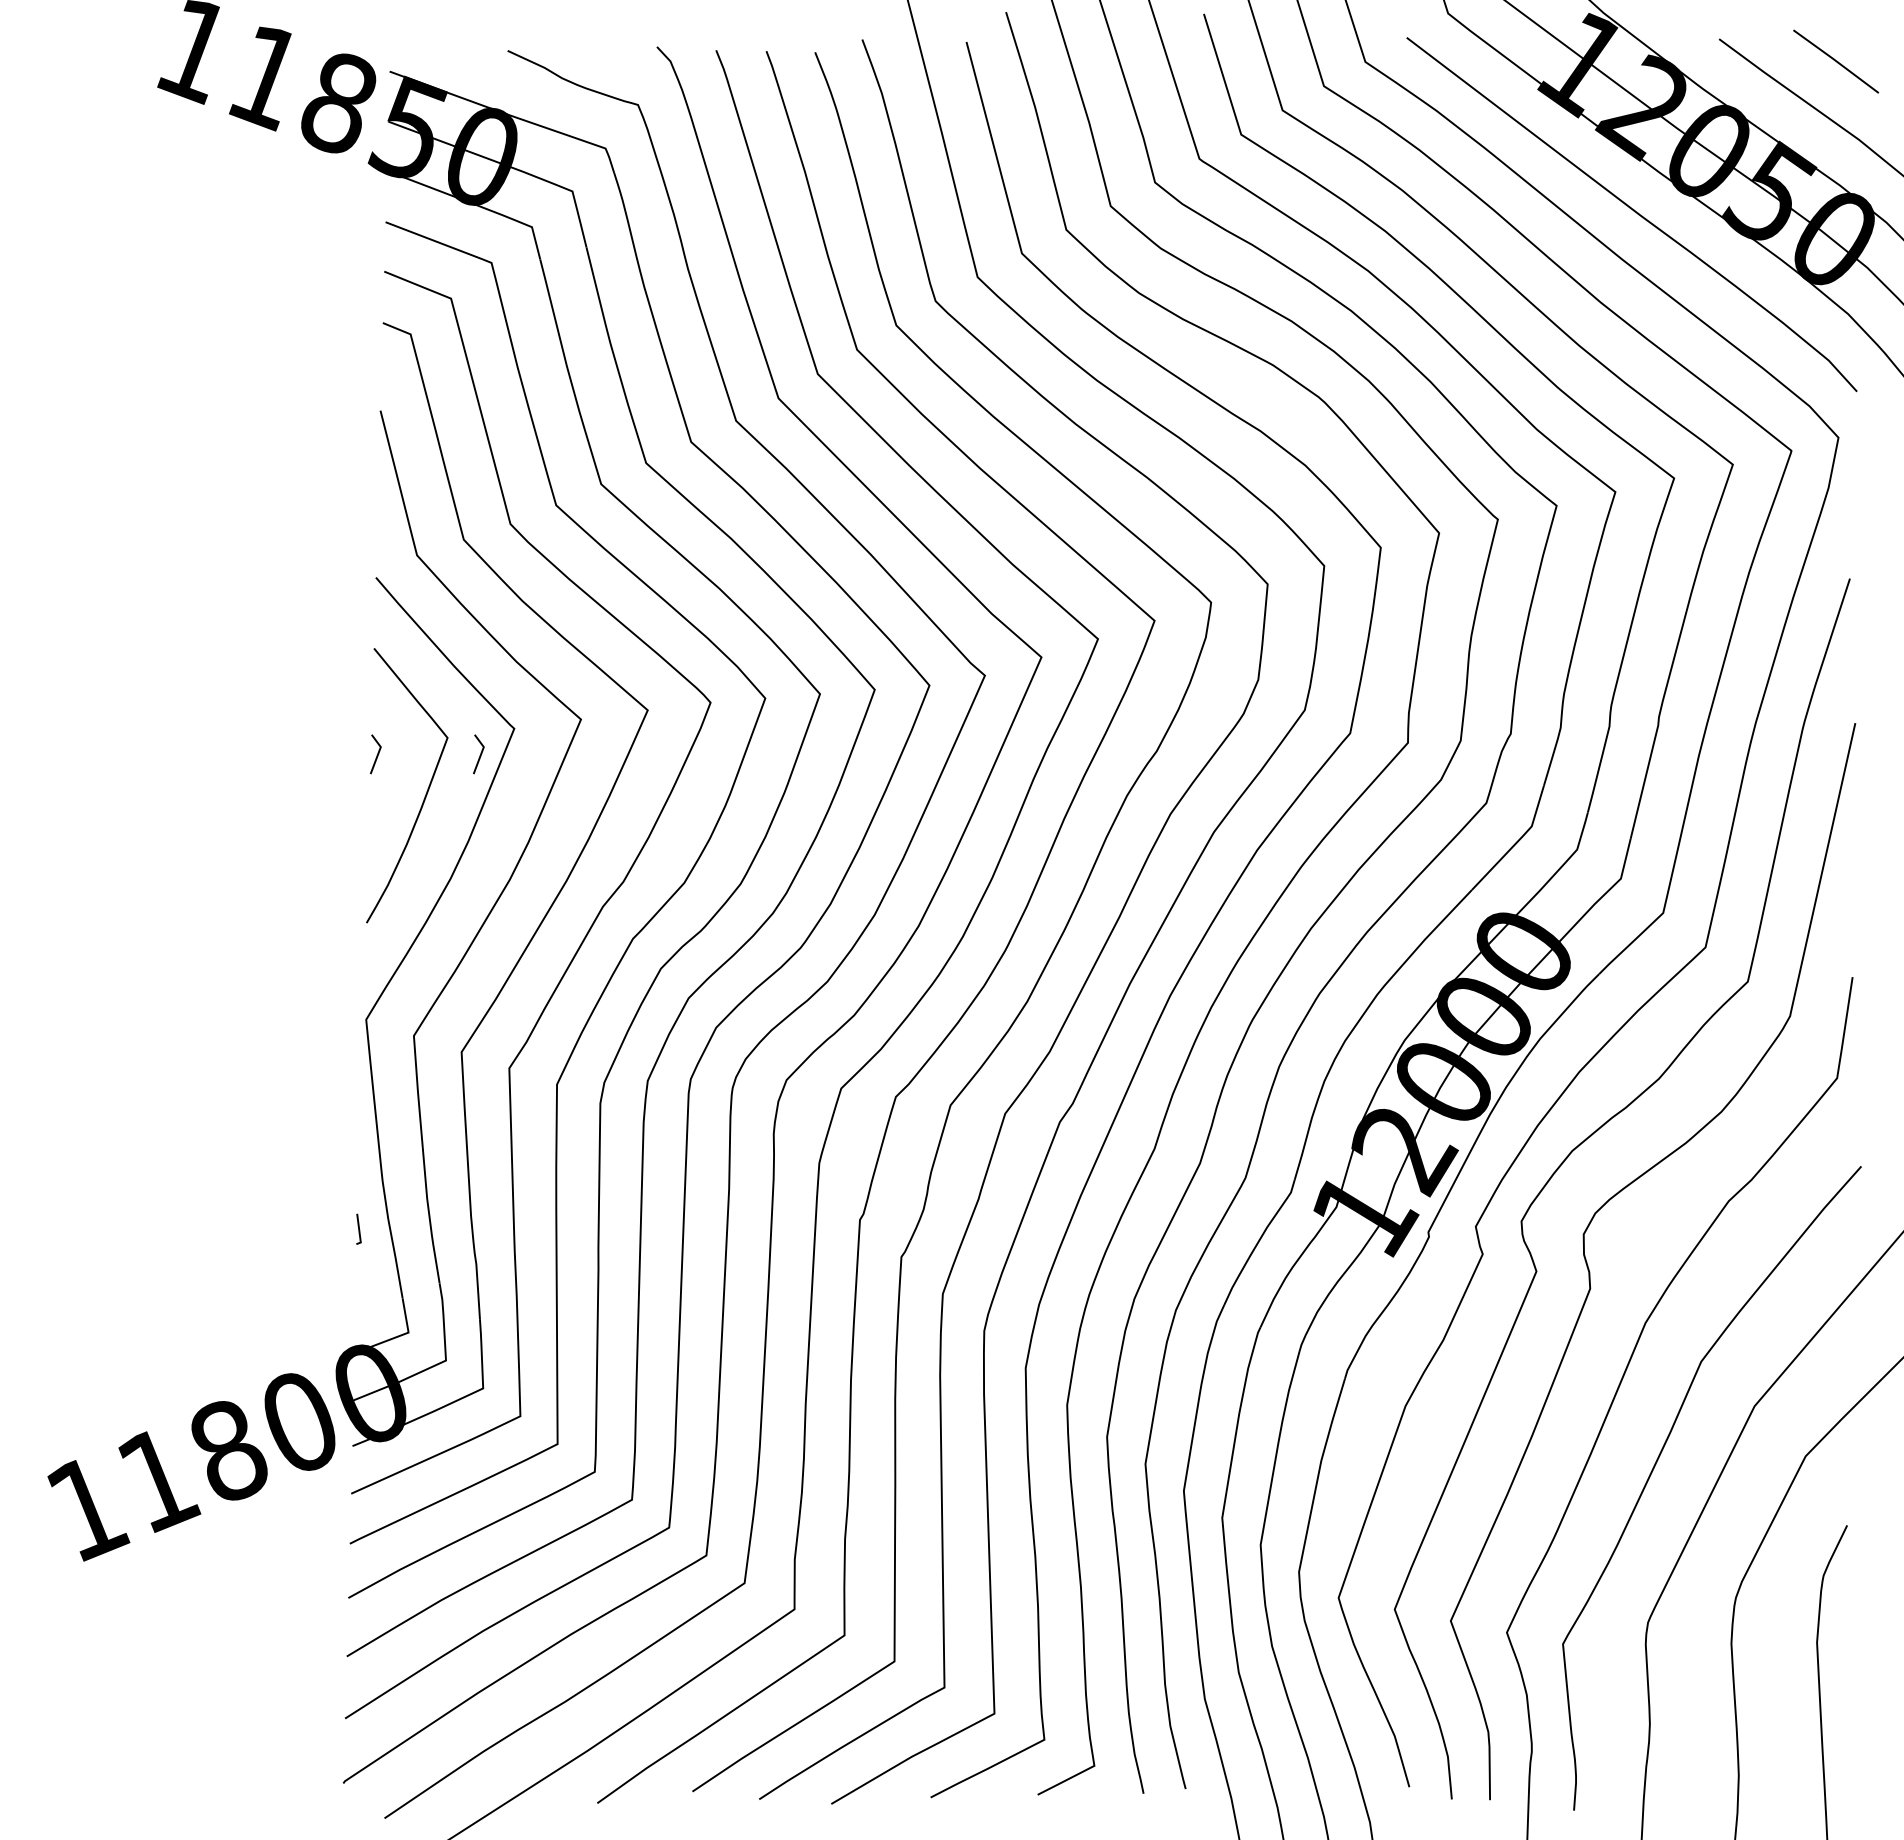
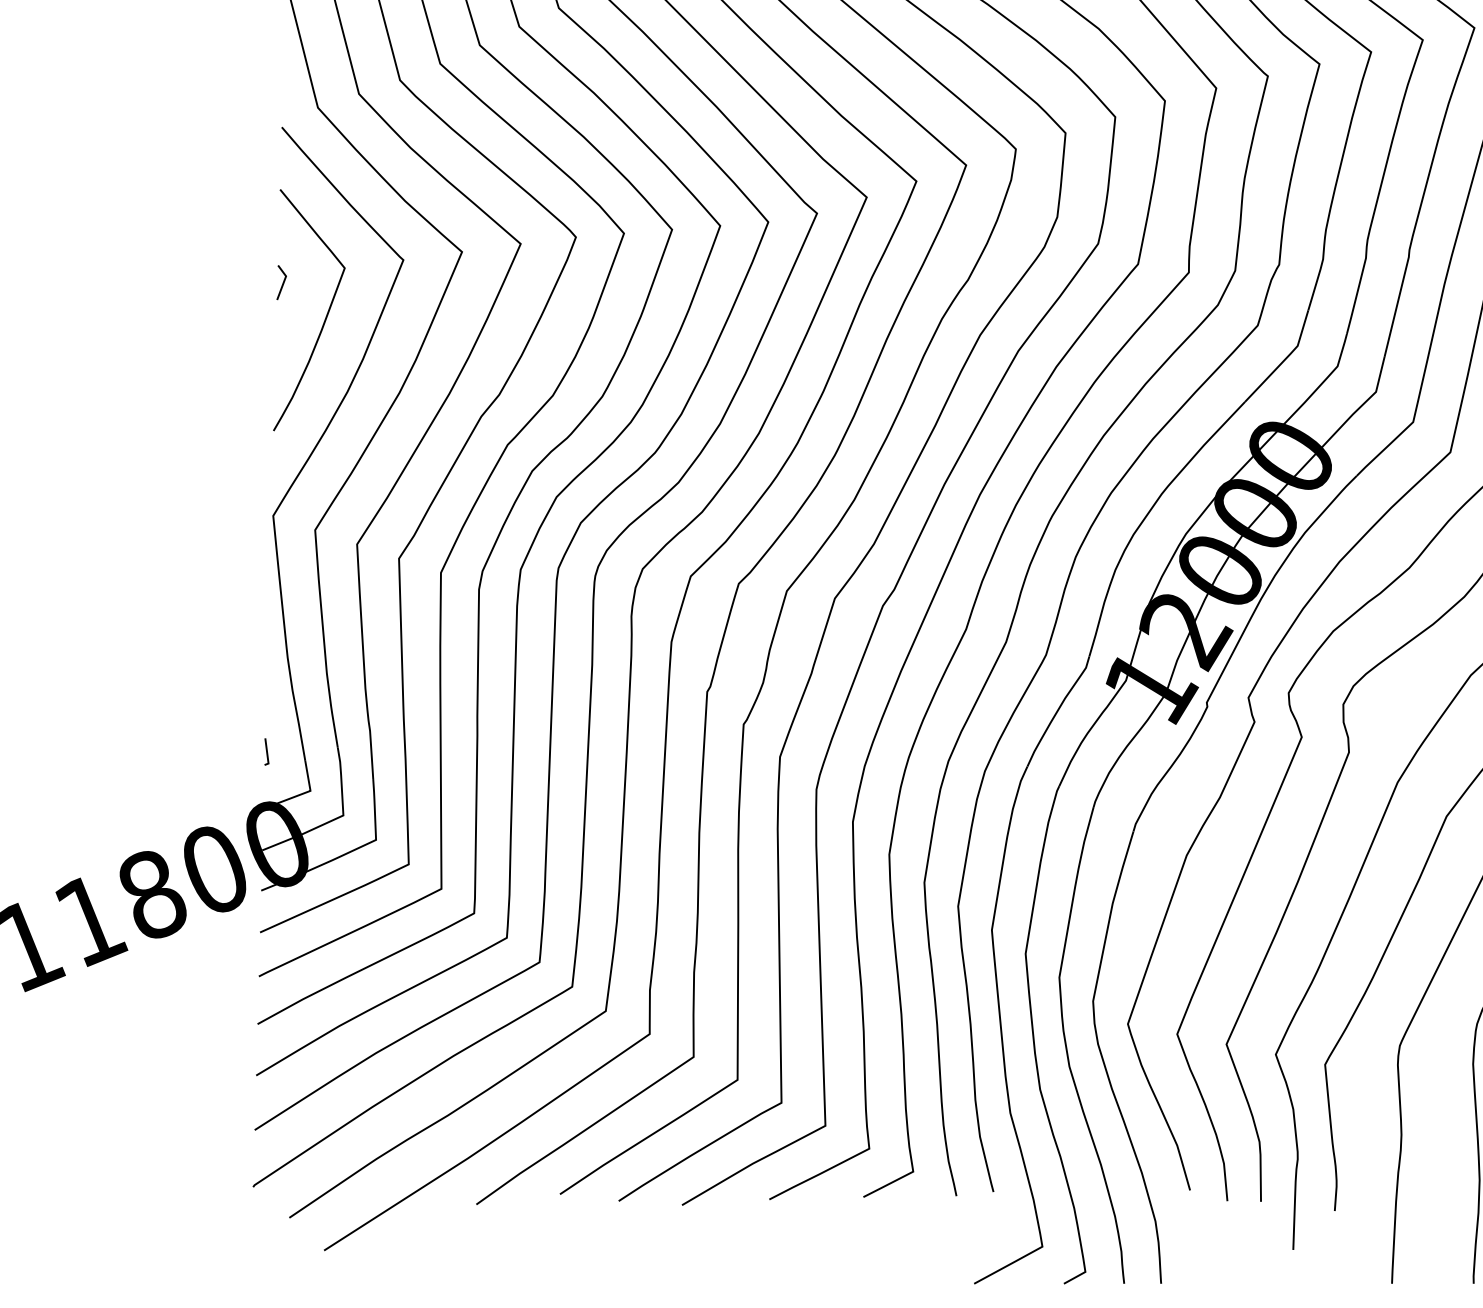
line: (479, 755) -> (372, 283), removed
line: (358, 1228) -> (266, 751), moved

